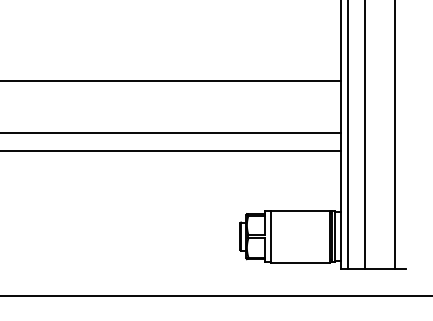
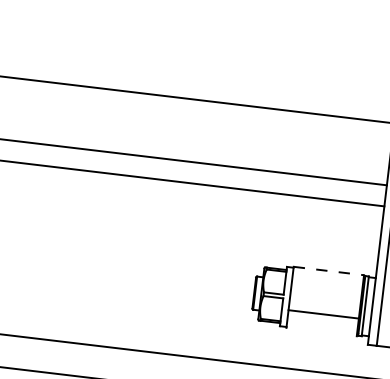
line: (300, 210) -> (328, 270), solid -> dashed
line: (300, 262) -> (323, 314), moved

